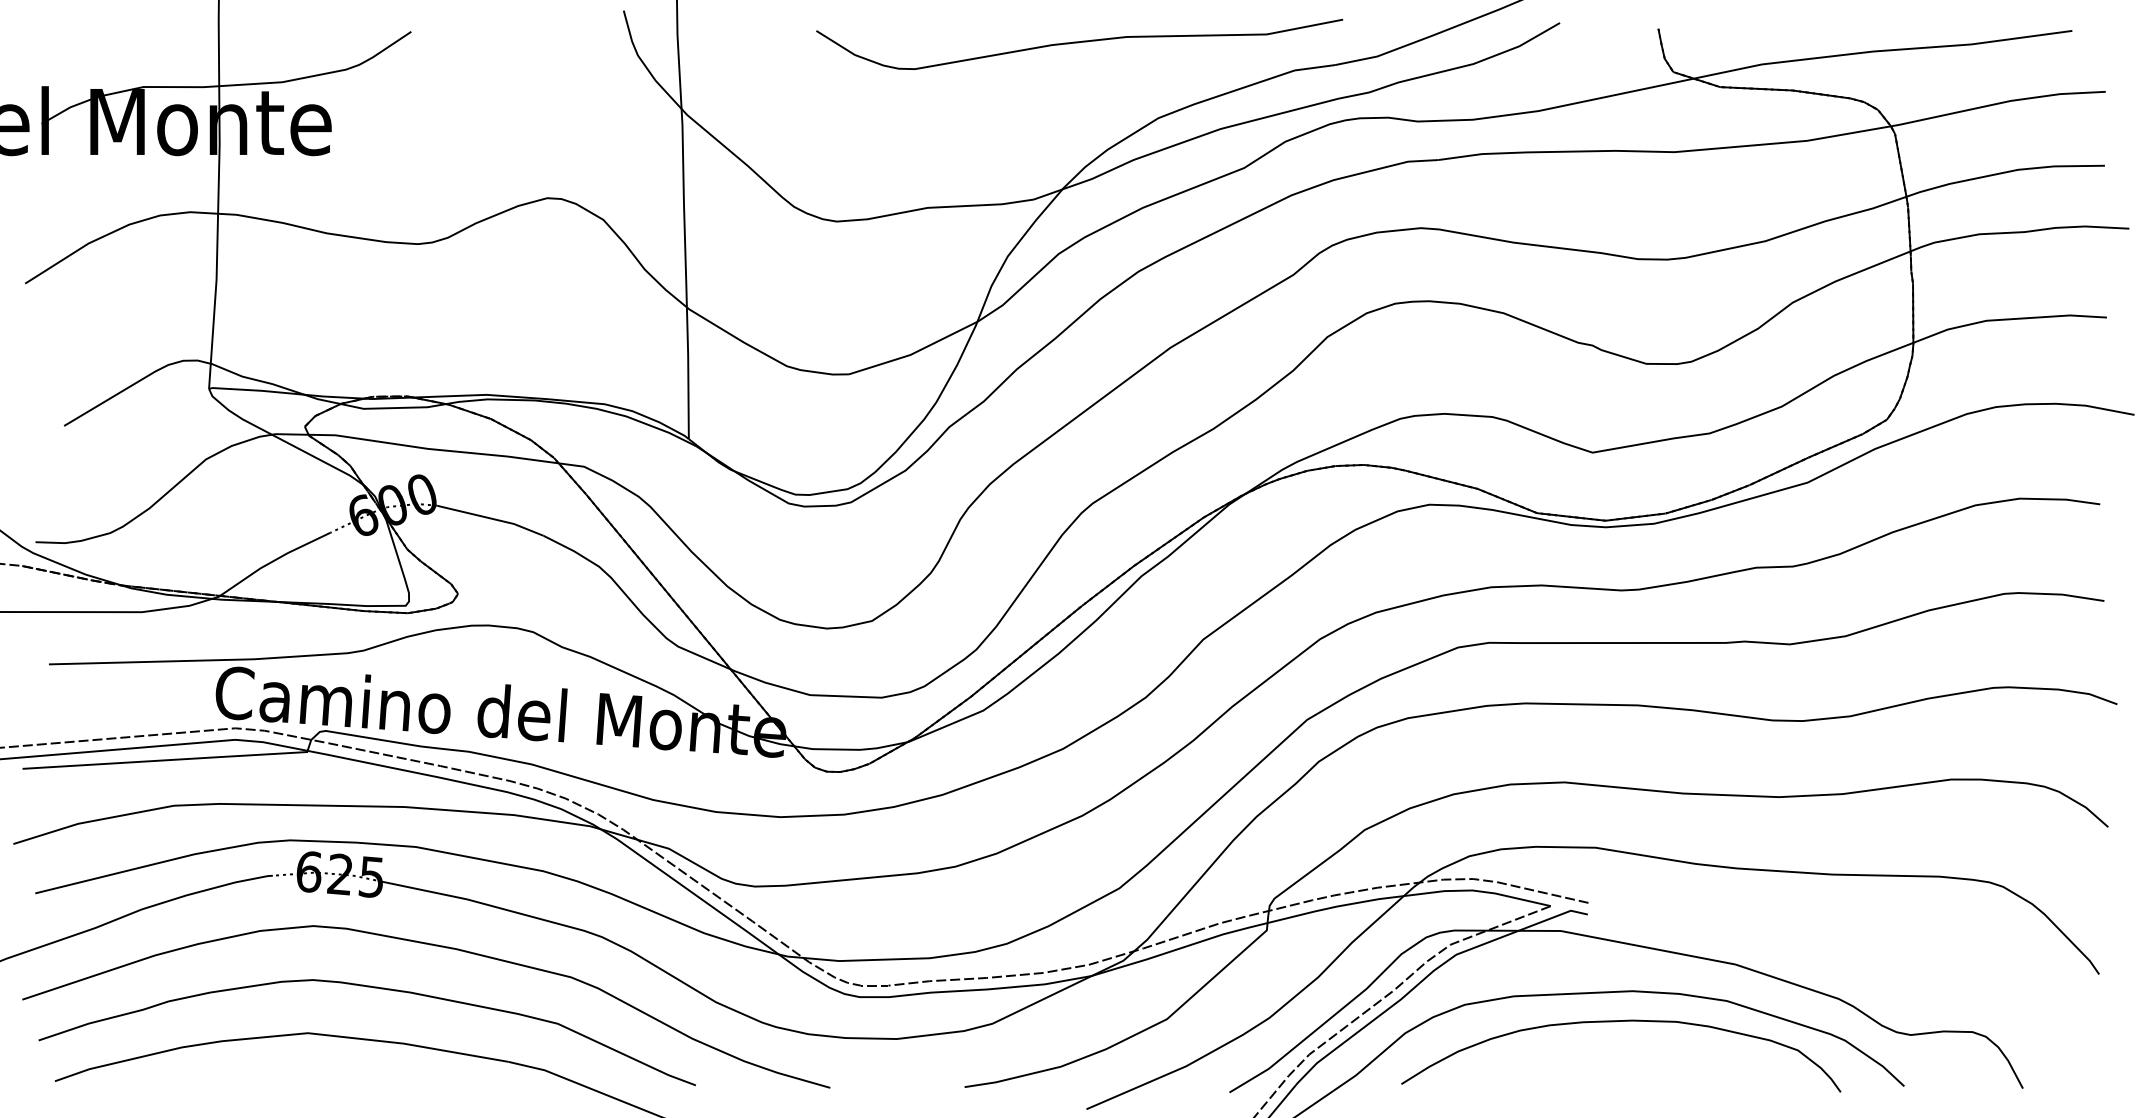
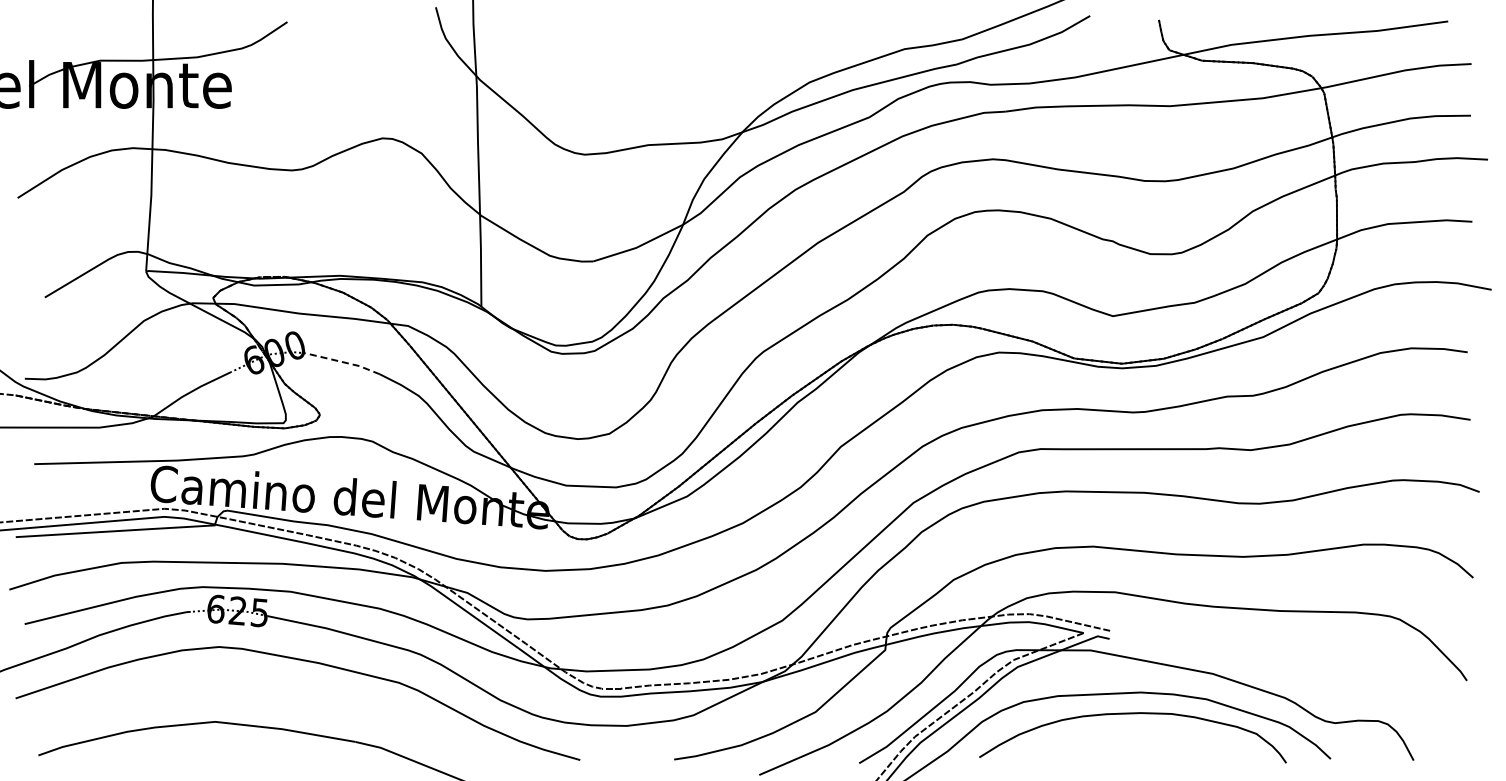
curve: (1079, 43) -> (754, 30), removed
line: (491, 518) -> (343, 362), solid -> dashed
curve: (368, 988) -> (257, 690), removed

